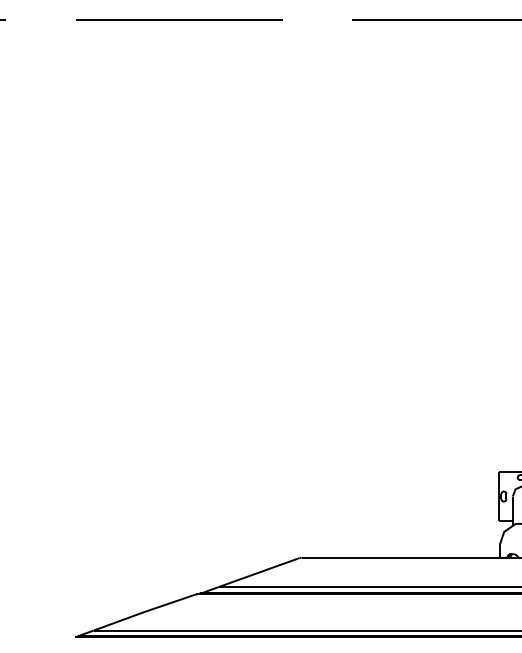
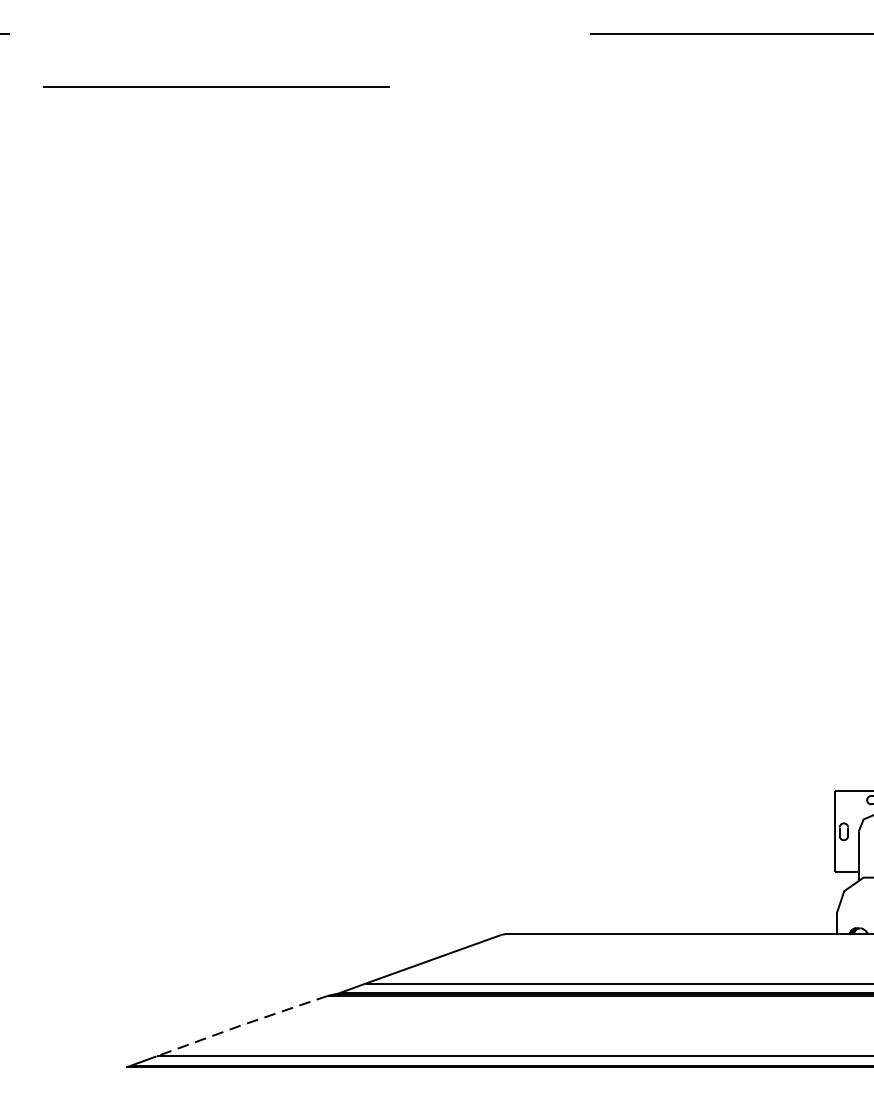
line: (179, 19) -> (216, 86), moved
line: (144, 612) -> (241, 1026), solid -> dashed

